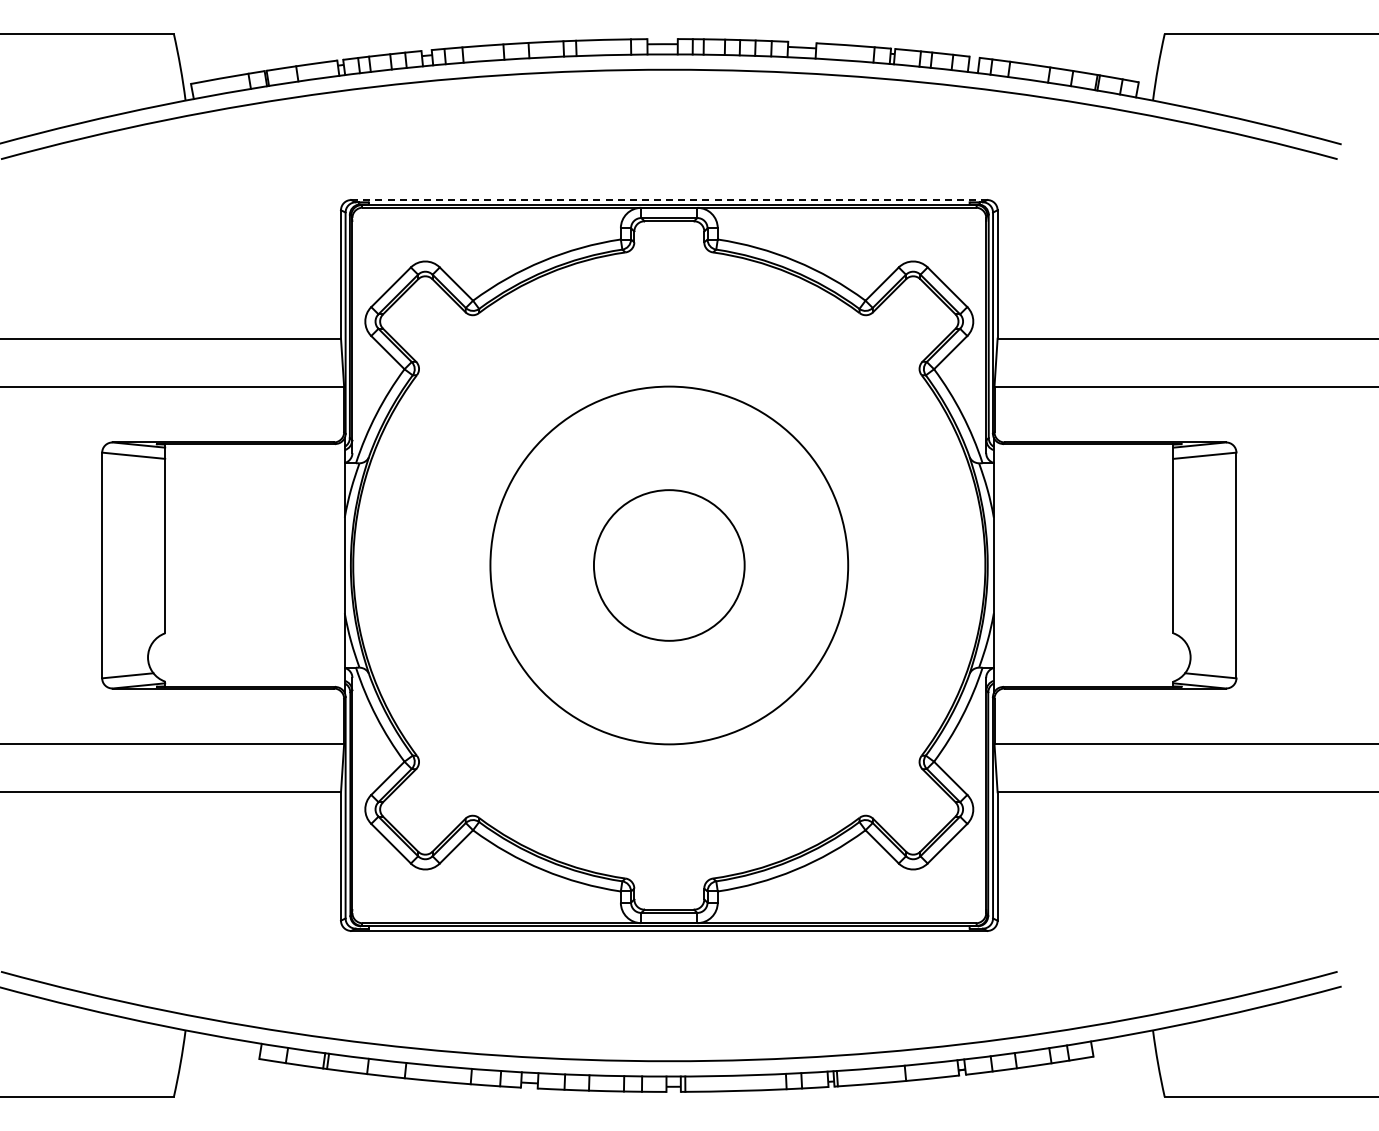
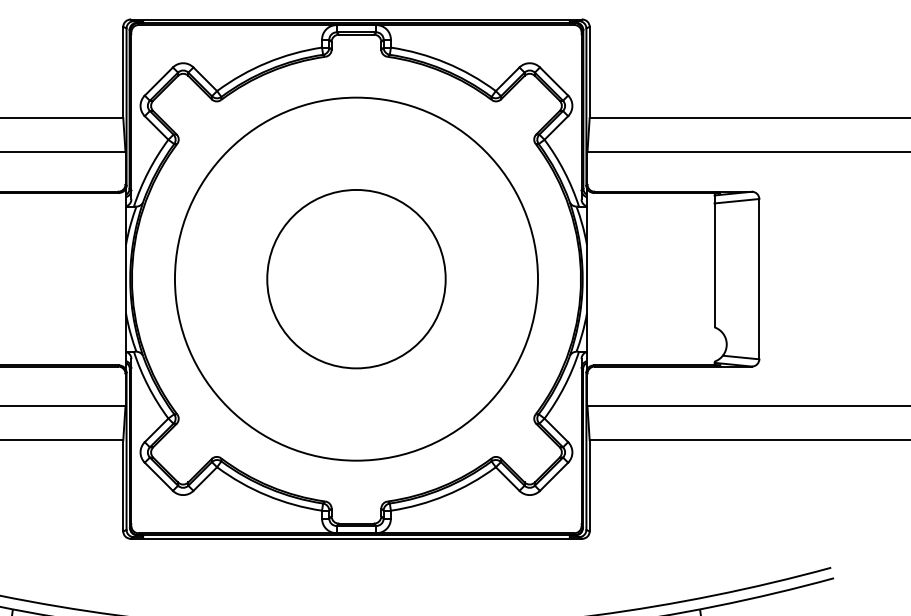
line: (669, 200) -> (356, 19), dashed -> solid
circle: (668, 565) -> (355, 279), size x1.43
circle: (668, 565) -> (355, 279), size x1.67

